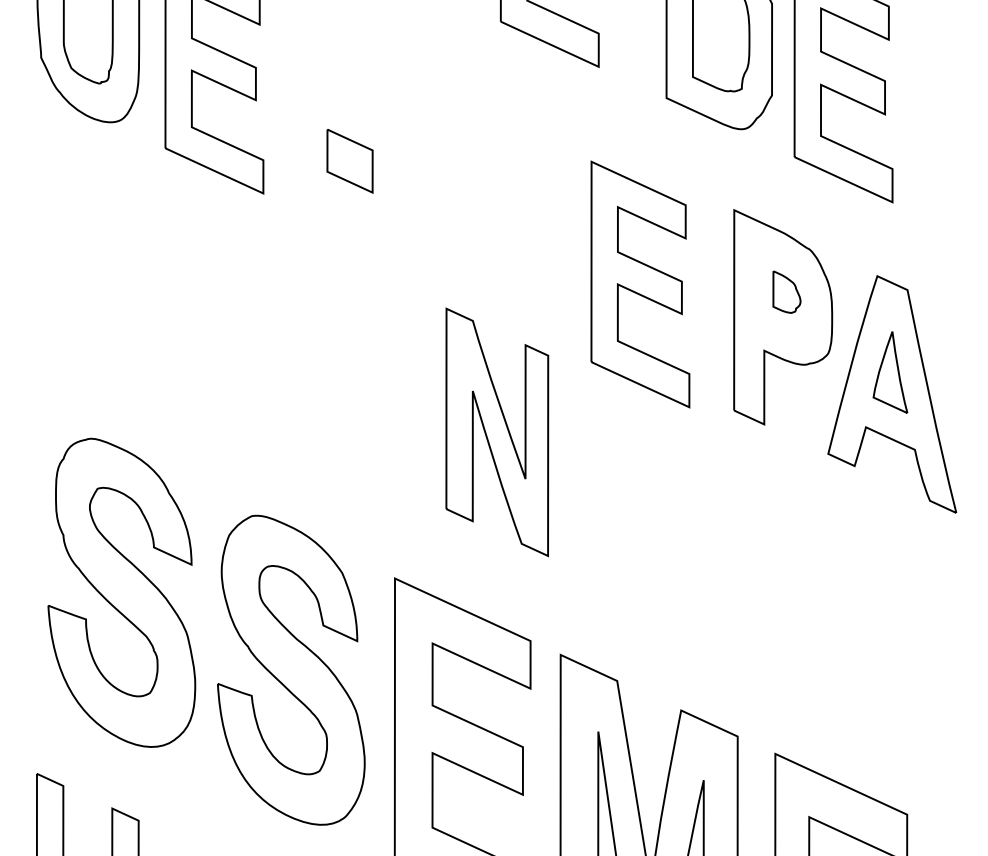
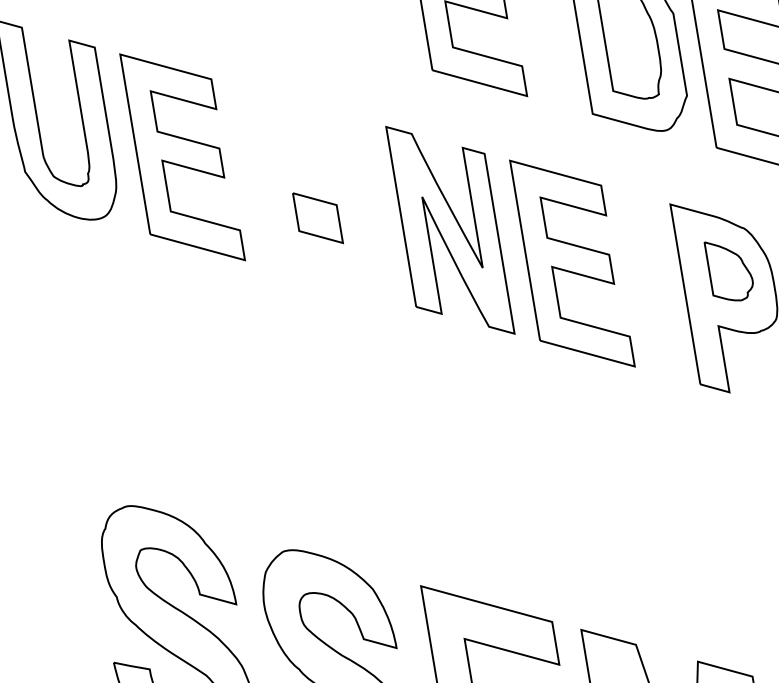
part: (640, 284) -> (572, 263), moved
part: (786, 291) -> (729, 269), size x1.67
part: (497, 432) -> (450, 230), moved

